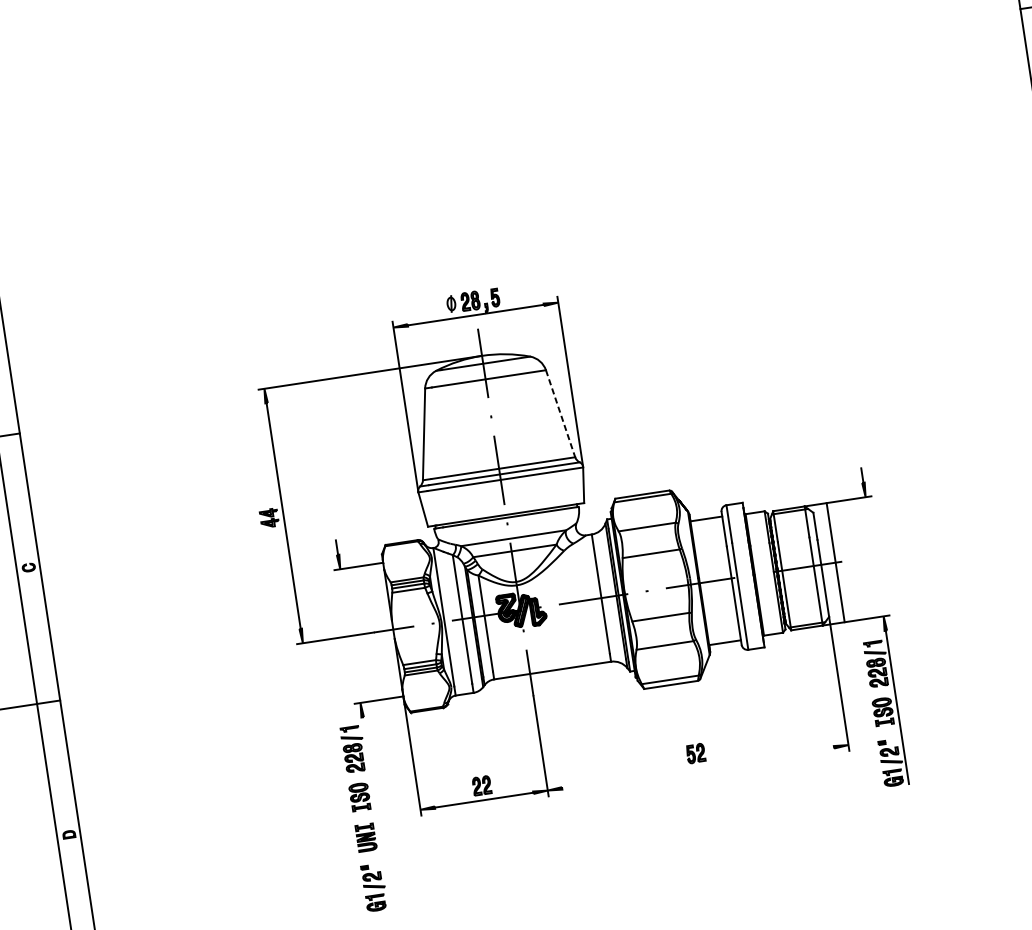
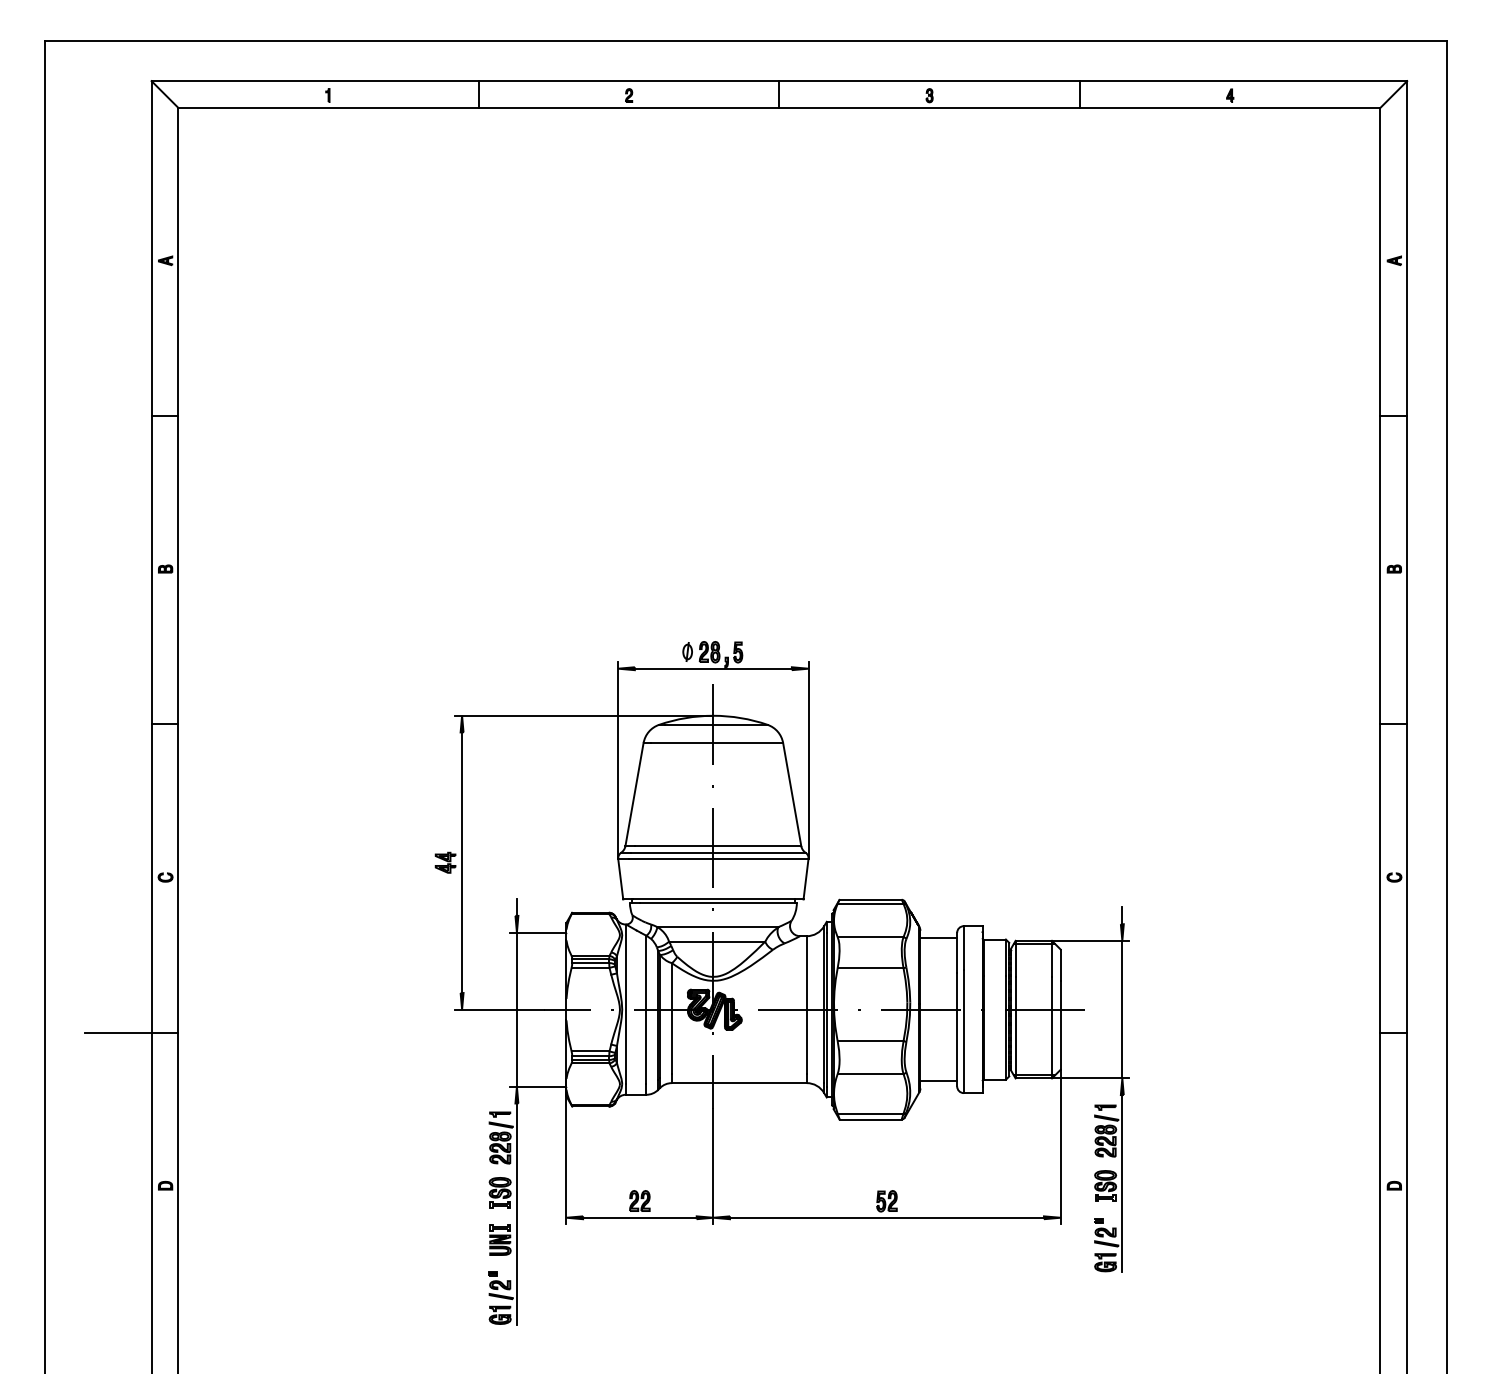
line: (560, 414) -> (792, 795), dashed -> solid
line: (835, 562) -> (1122, 1009), moved
line: (350, 636) -> (516, 1009), added
line: (697, 767) -> (886, 1217), added
line: (376, 812) -> (516, 1213), added

